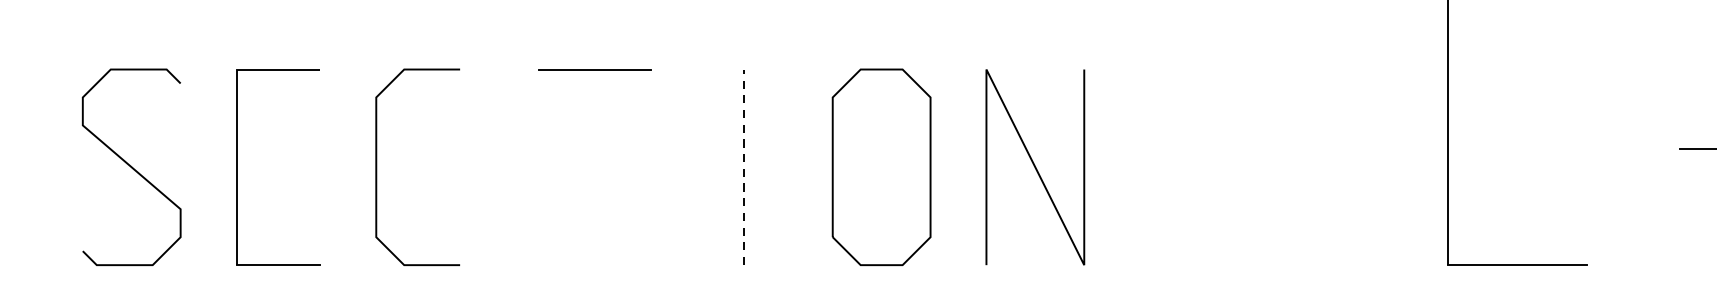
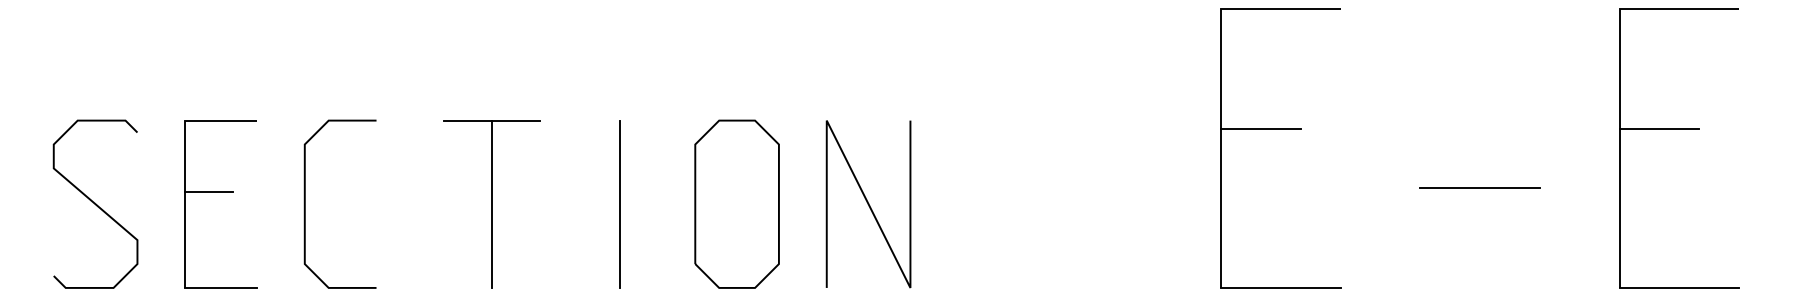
line: (1493, 78) -> (1260, 128), added
line: (264, 153) -> (209, 192), added
line: (595, 166) -> (492, 203), added
line: (744, 167) -> (619, 204), dashed -> solid

